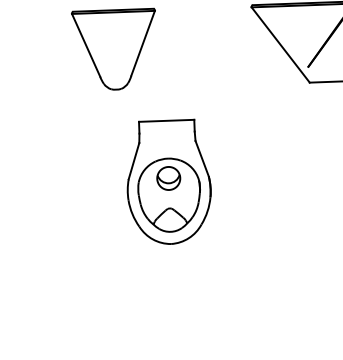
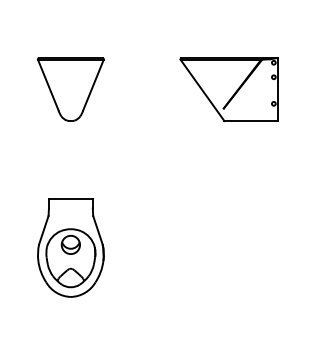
part: (168, 181) -> (70, 247), moved

